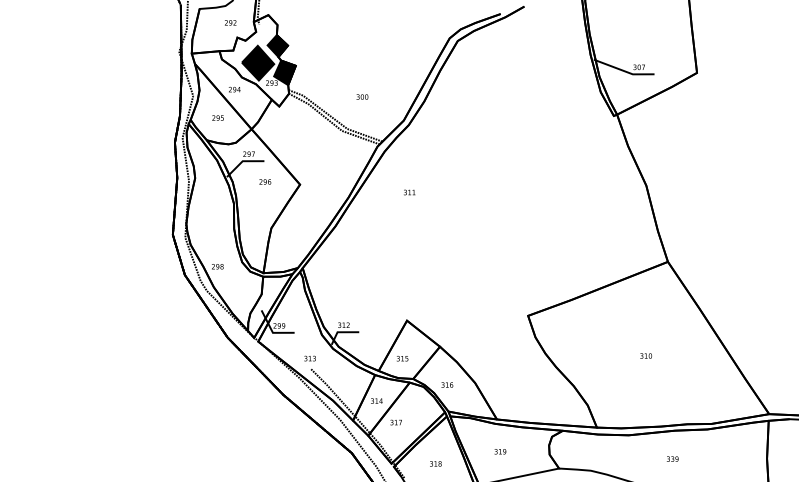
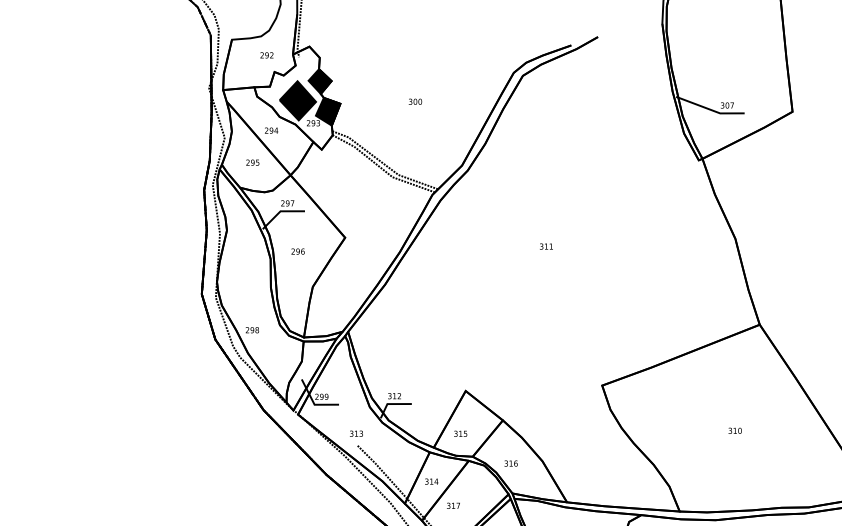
text: (362, 96) -> (415, 101), moved
text: (265, 181) -> (298, 251), moved
text: (409, 192) -> (546, 246), moved

